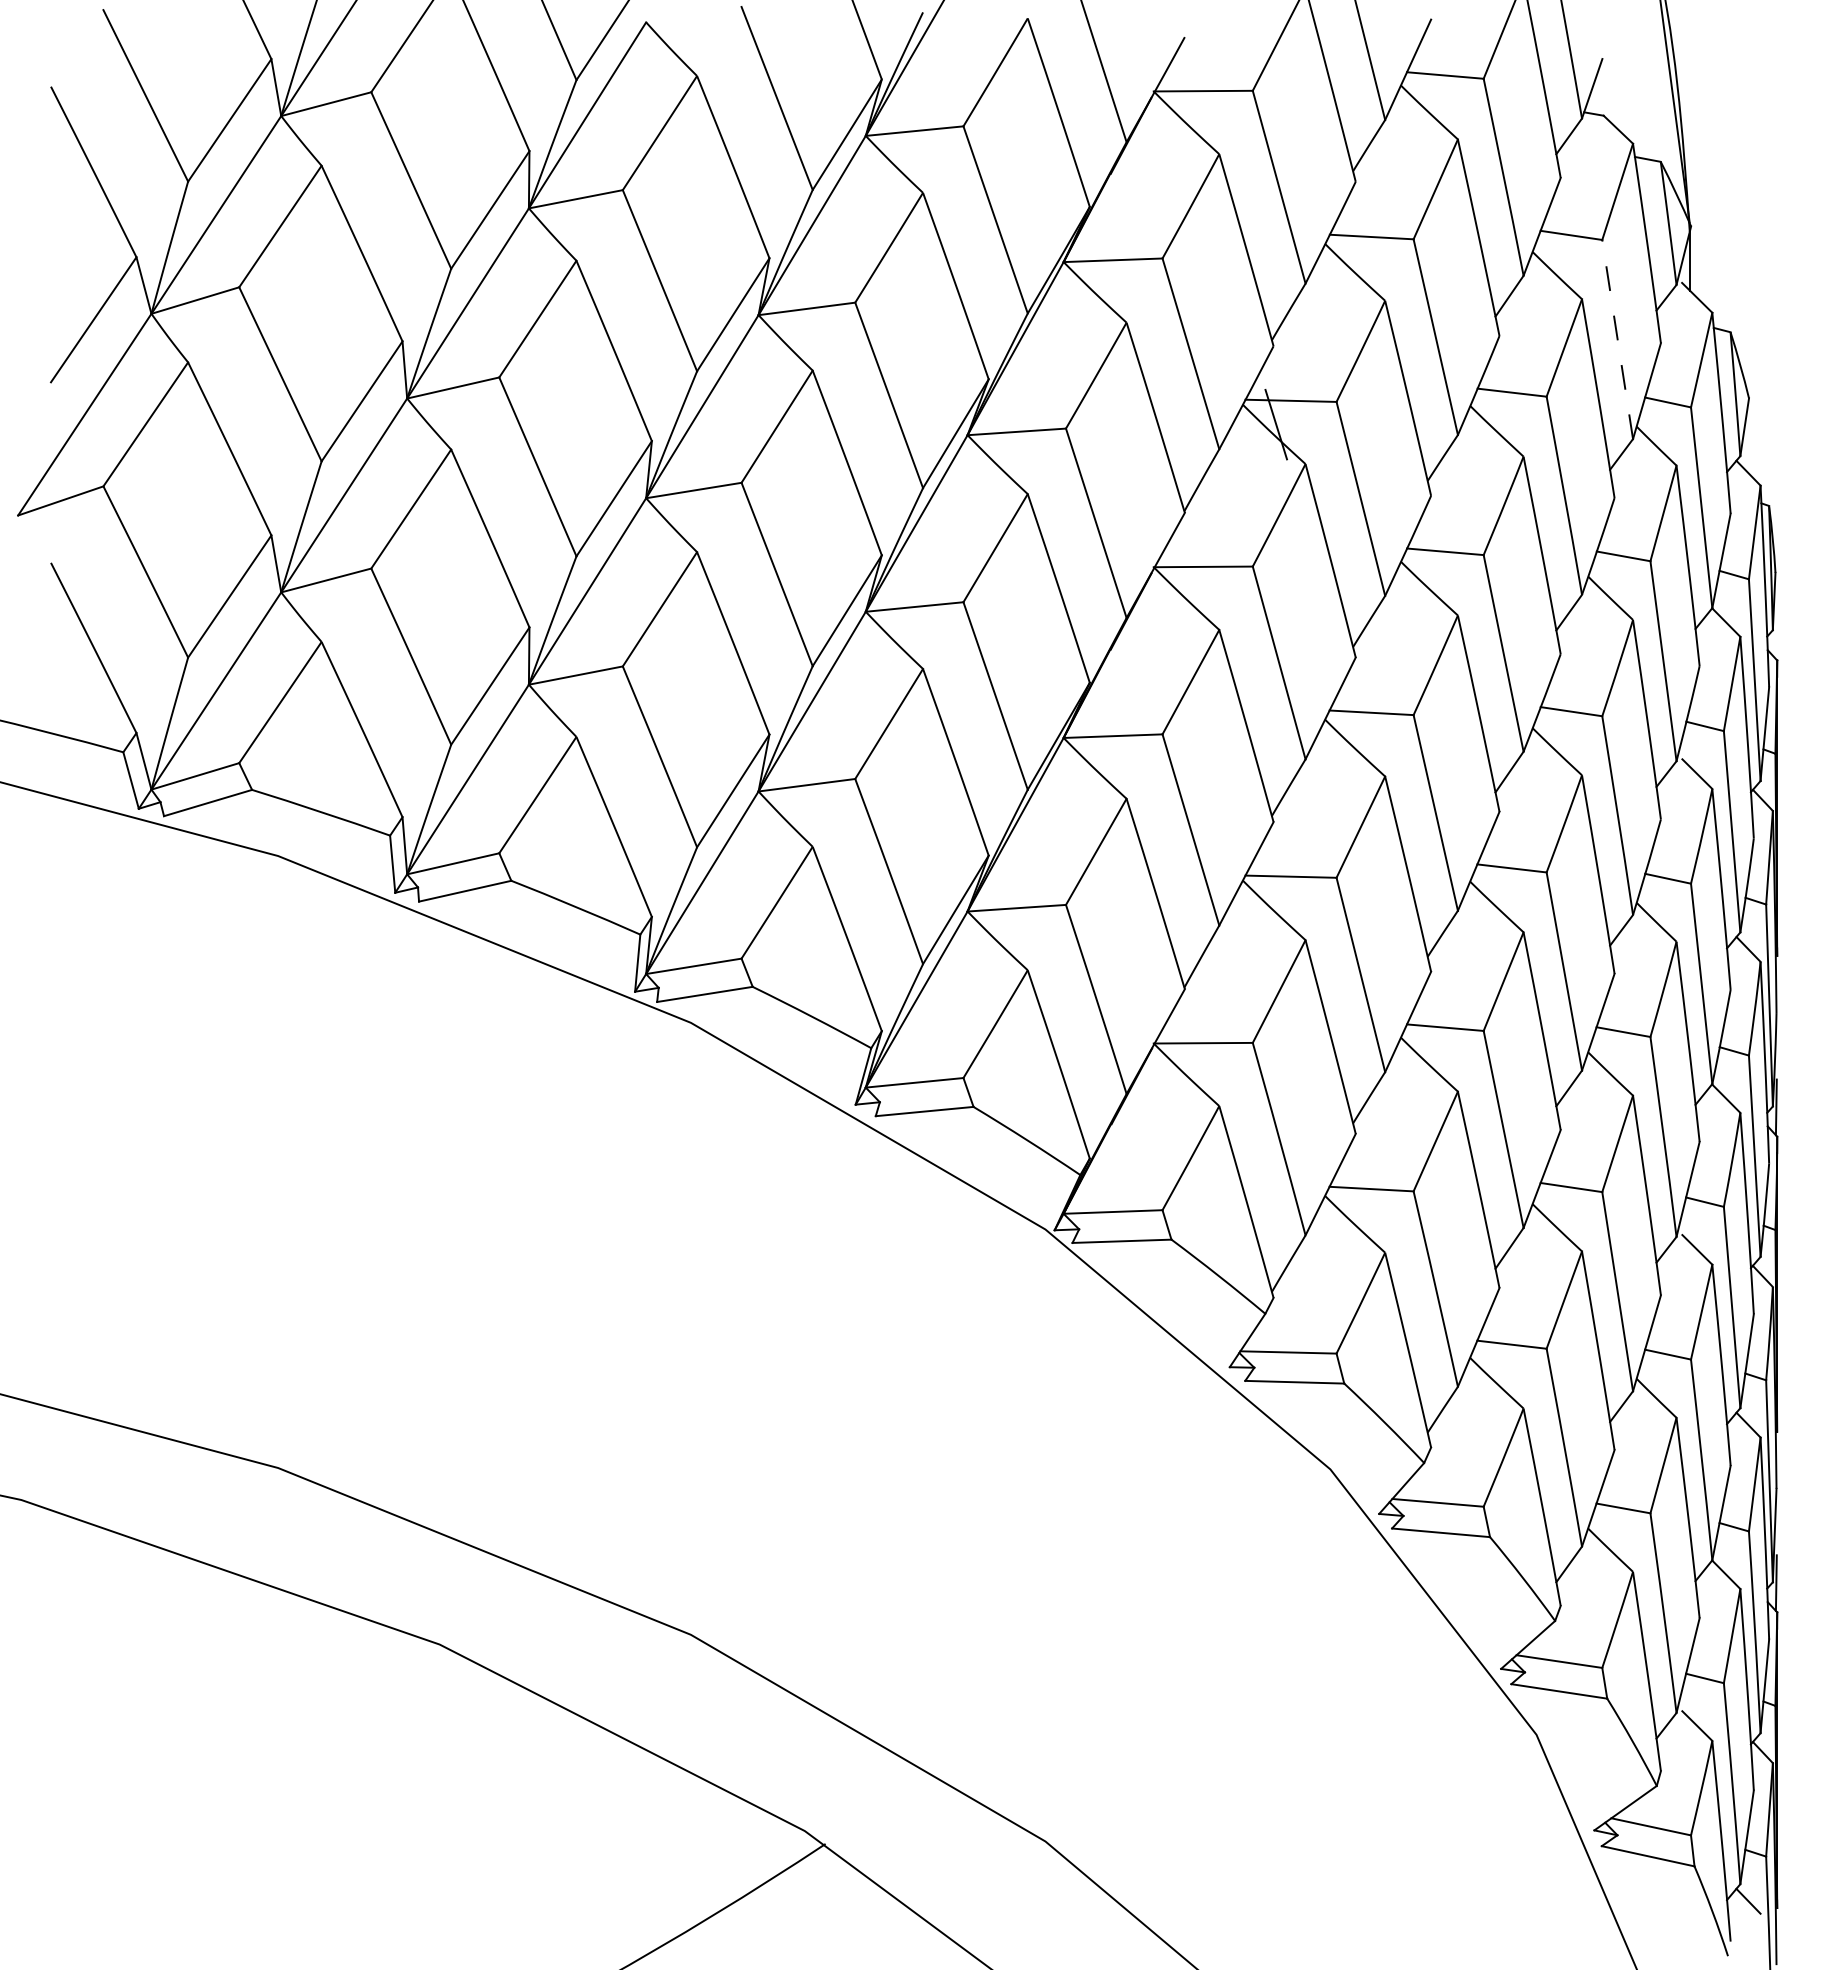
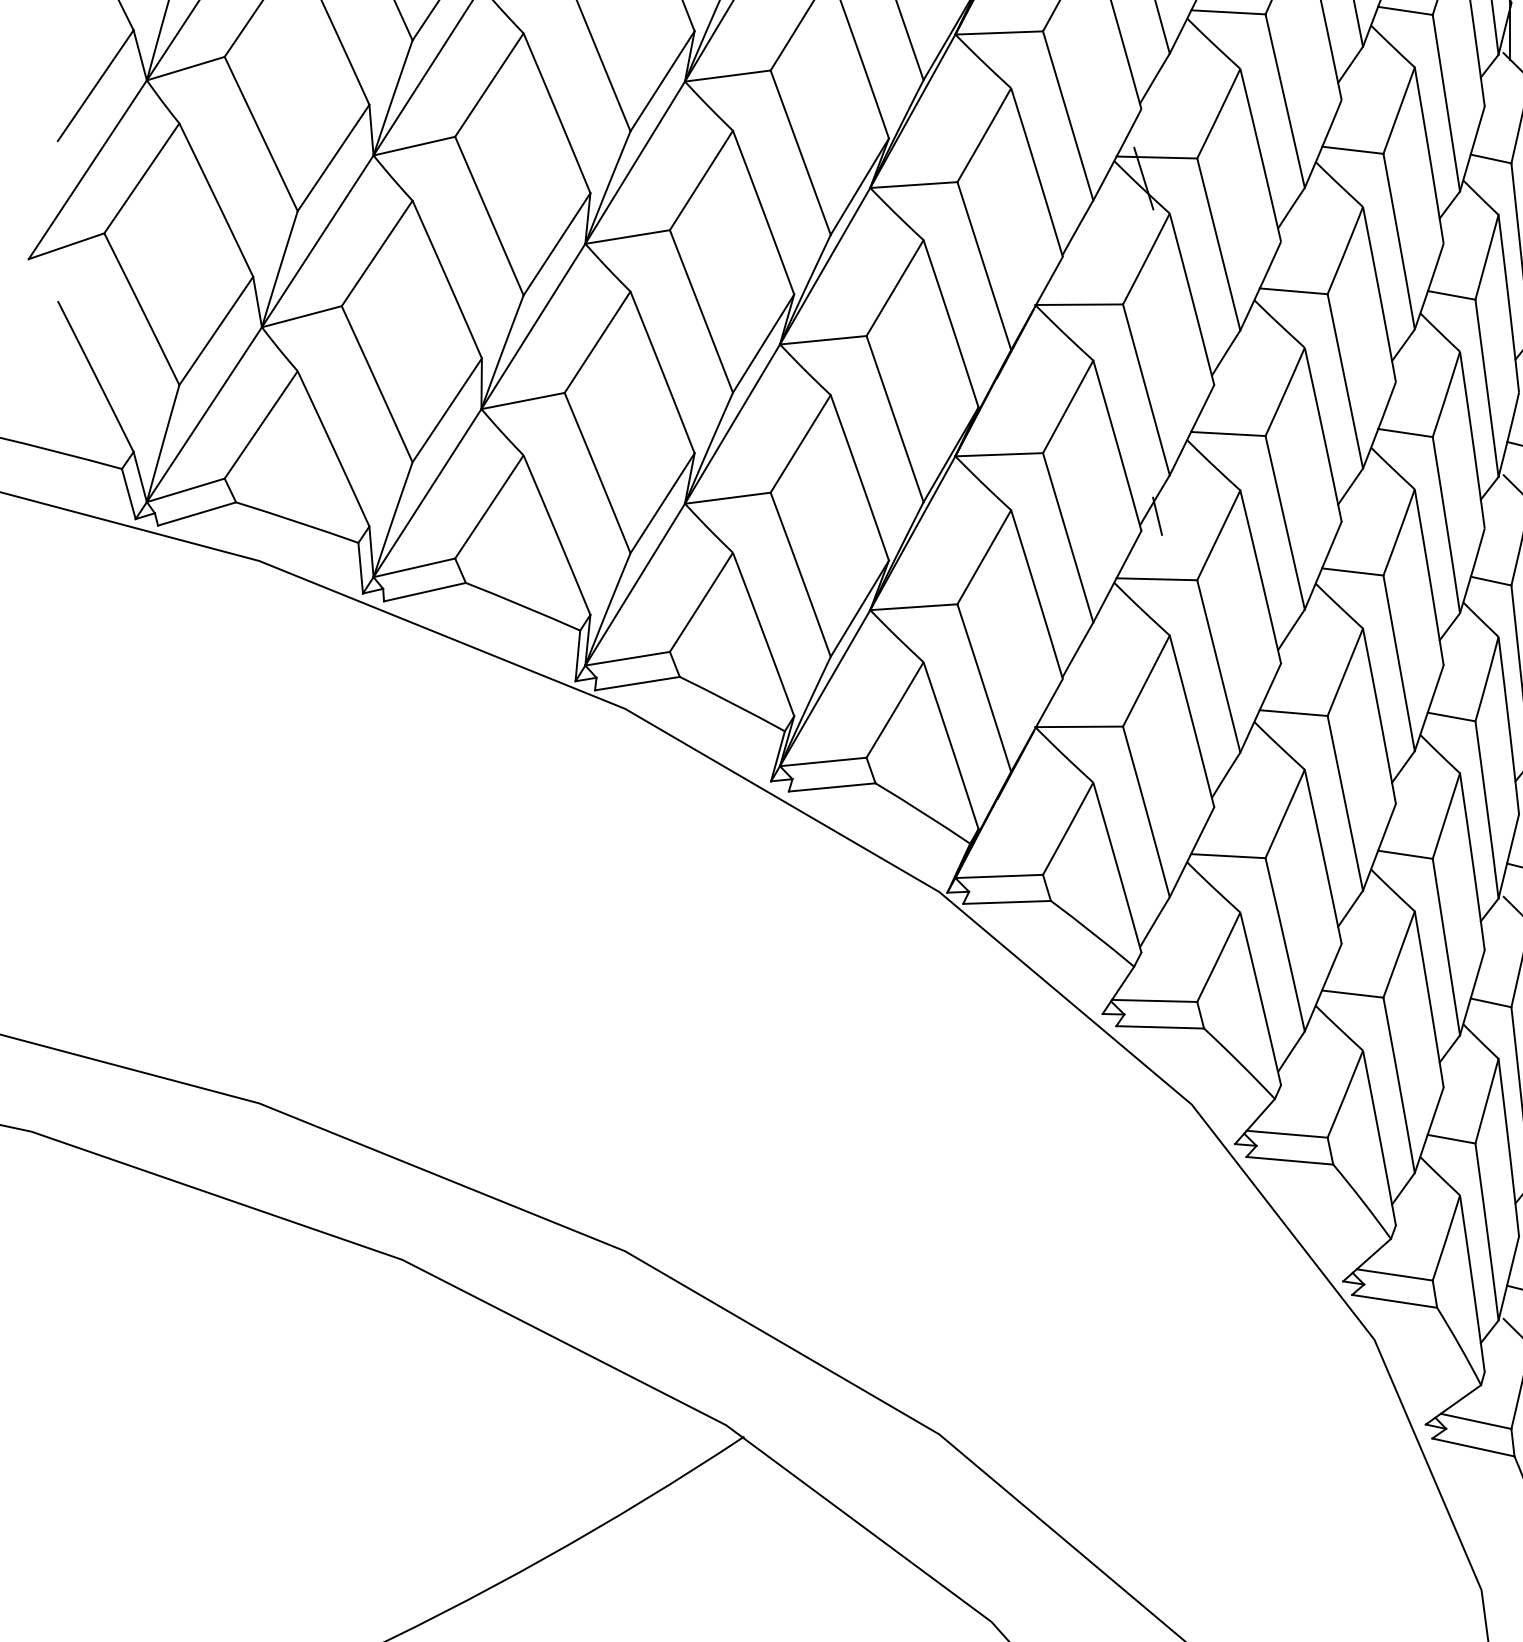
line: (1617, 339) -> (1446, 103), dashed -> solid
line: (1291, 805) -> (1157, 516), added

